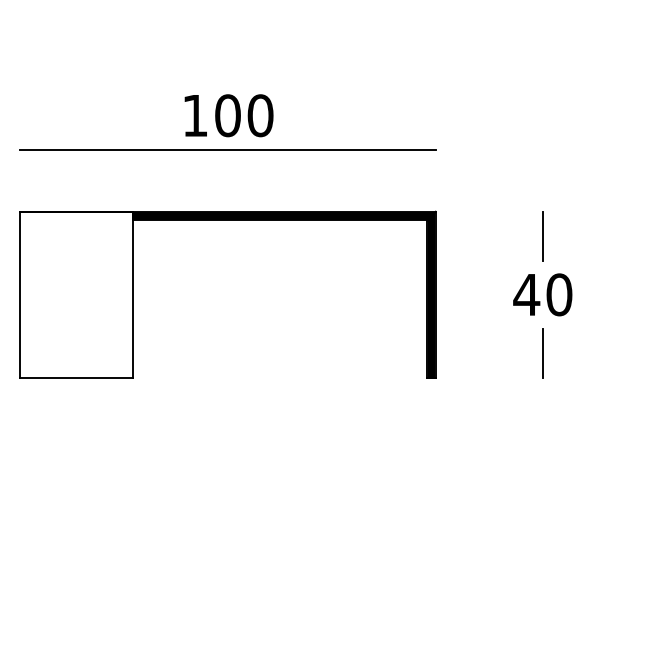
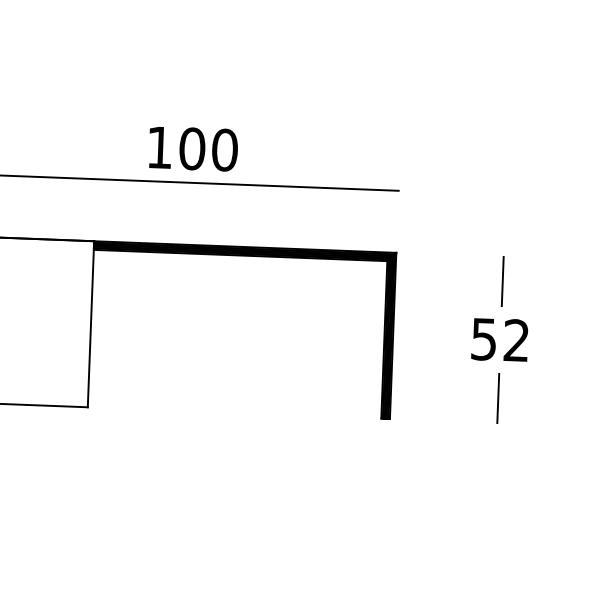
text: (542, 294) -> (499, 339), 40 -> 52

